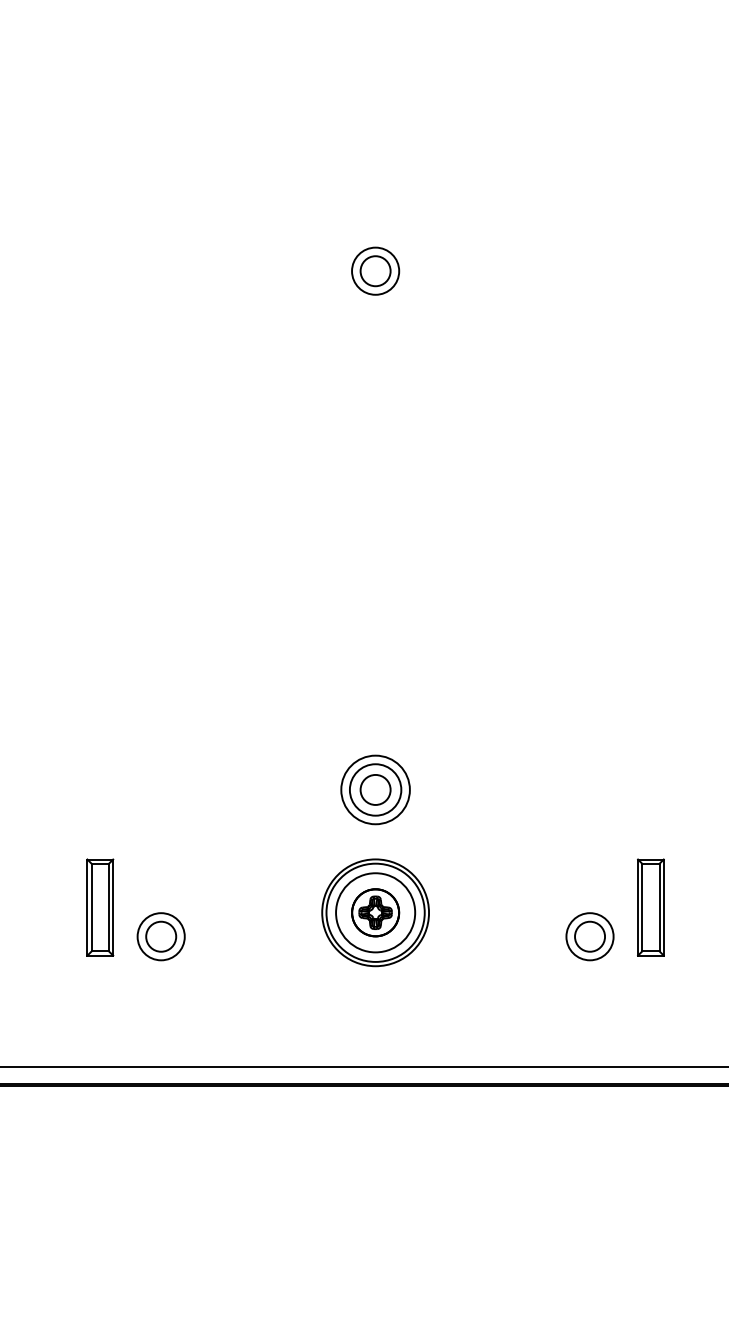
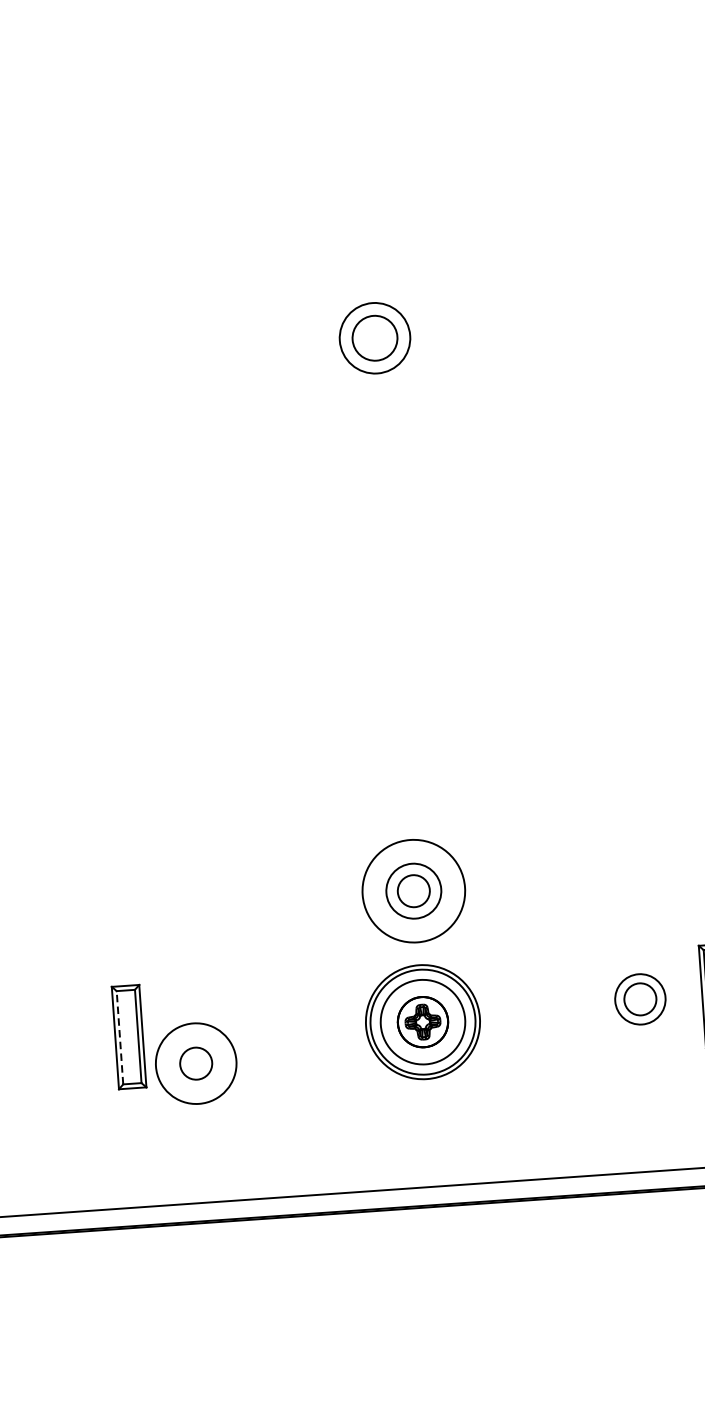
part: (375, 270) -> (375, 337), size x1.4
circle: (375, 789) -> (413, 890), size x1.4
line: (91, 907) -> (119, 1037), solid -> dashed
circle: (160, 936) -> (195, 1063), size x1.6
part: (589, 936) -> (639, 999), moved

